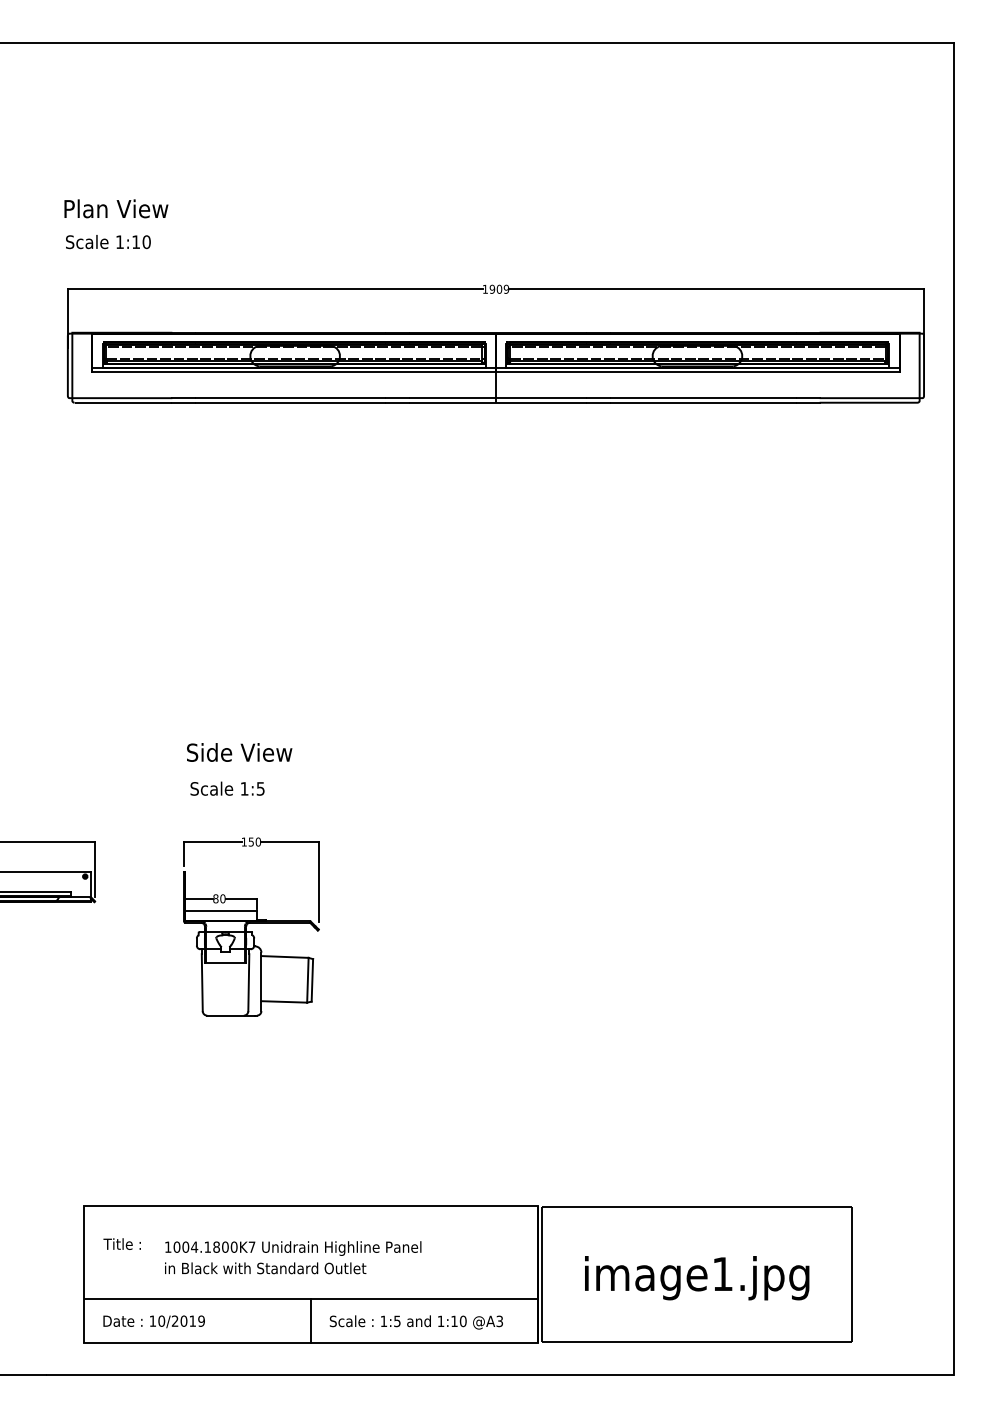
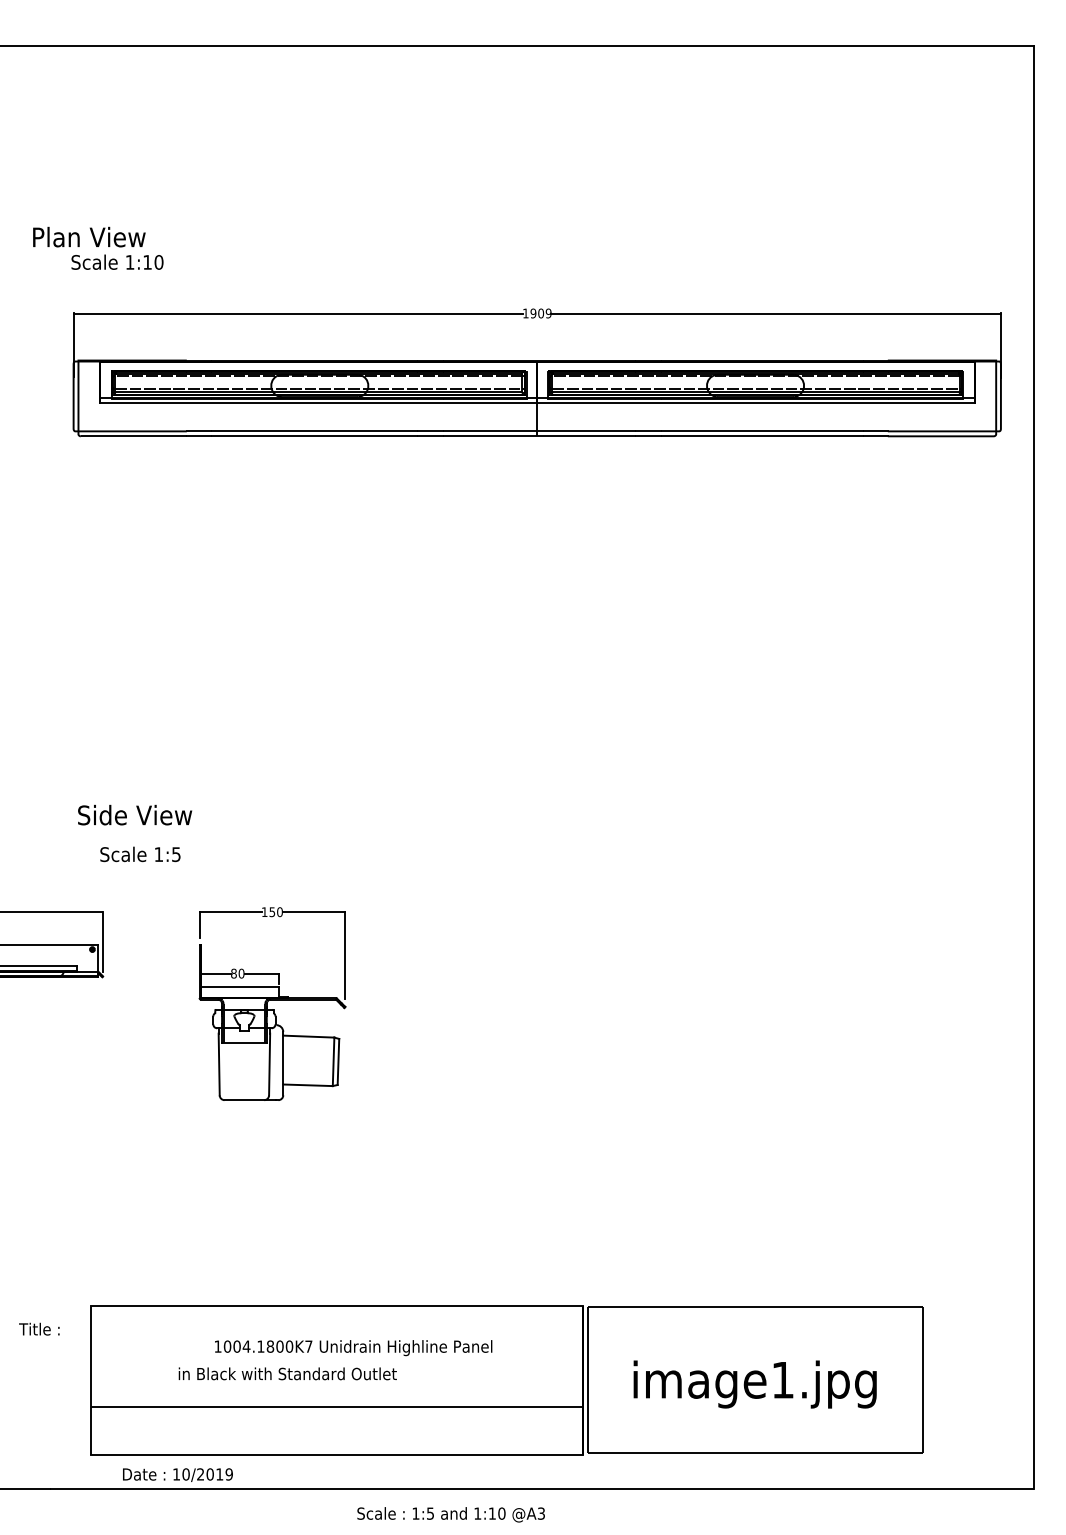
text: (116, 208) -> (89, 236), moved
text: (239, 752) -> (134, 815), moved
text: (227, 788) -> (140, 854), moved
text: (121, 1243) -> (38, 1328), moved
text: (293, 1248) -> (353, 1348), moved
line: (311, 1320) -> (337, 1430), removed
text: (153, 1321) -> (177, 1474), moved
text: (415, 1322) -> (450, 1514), moved

